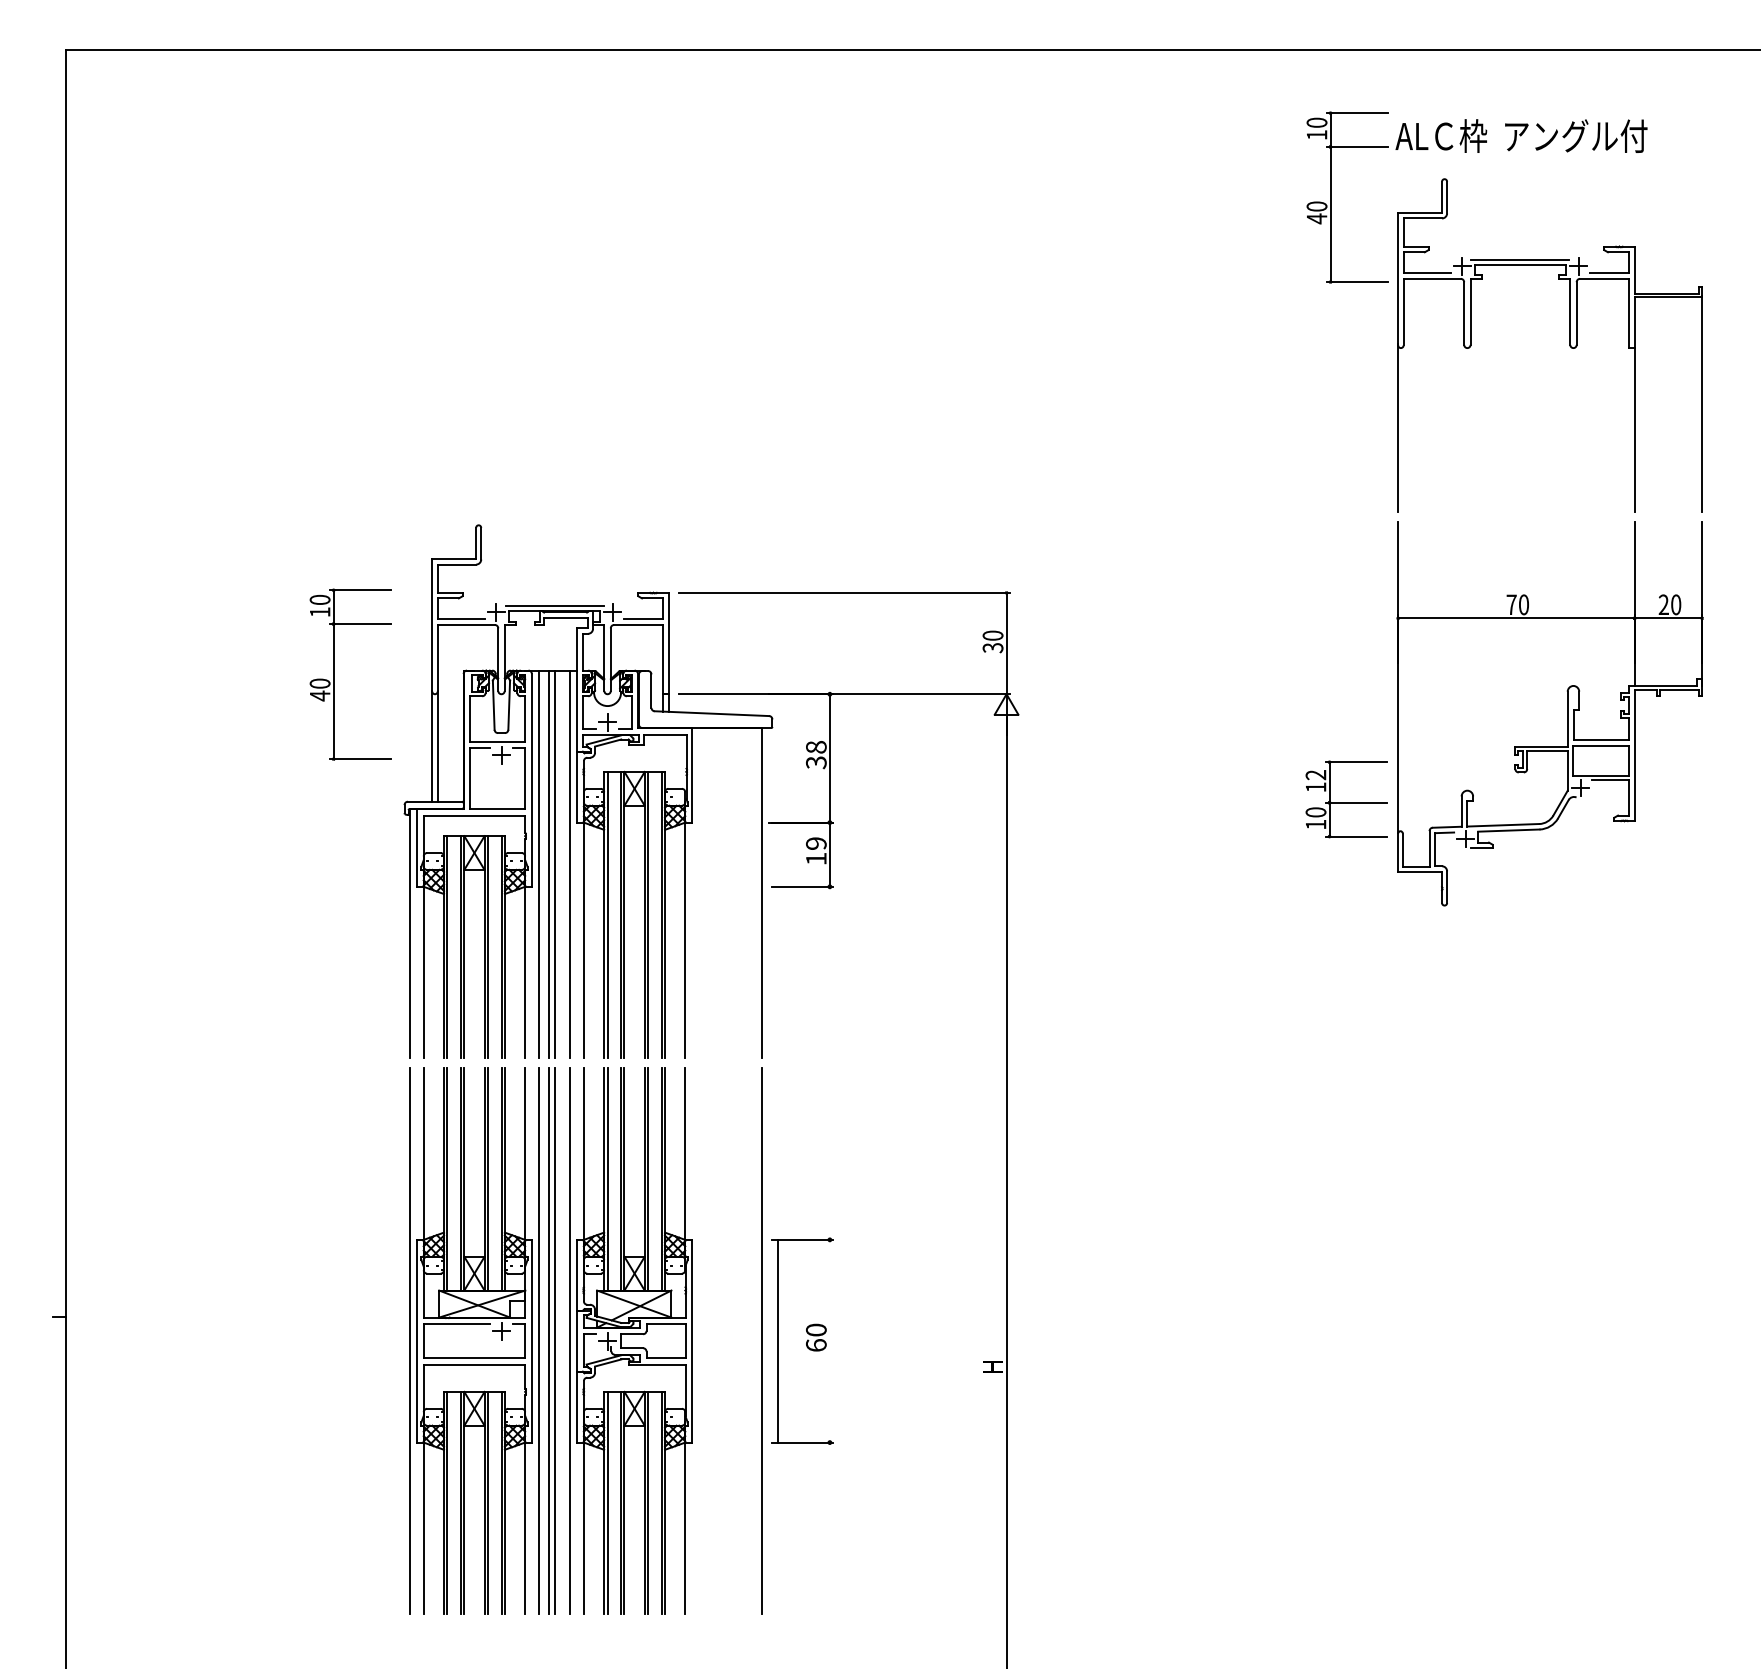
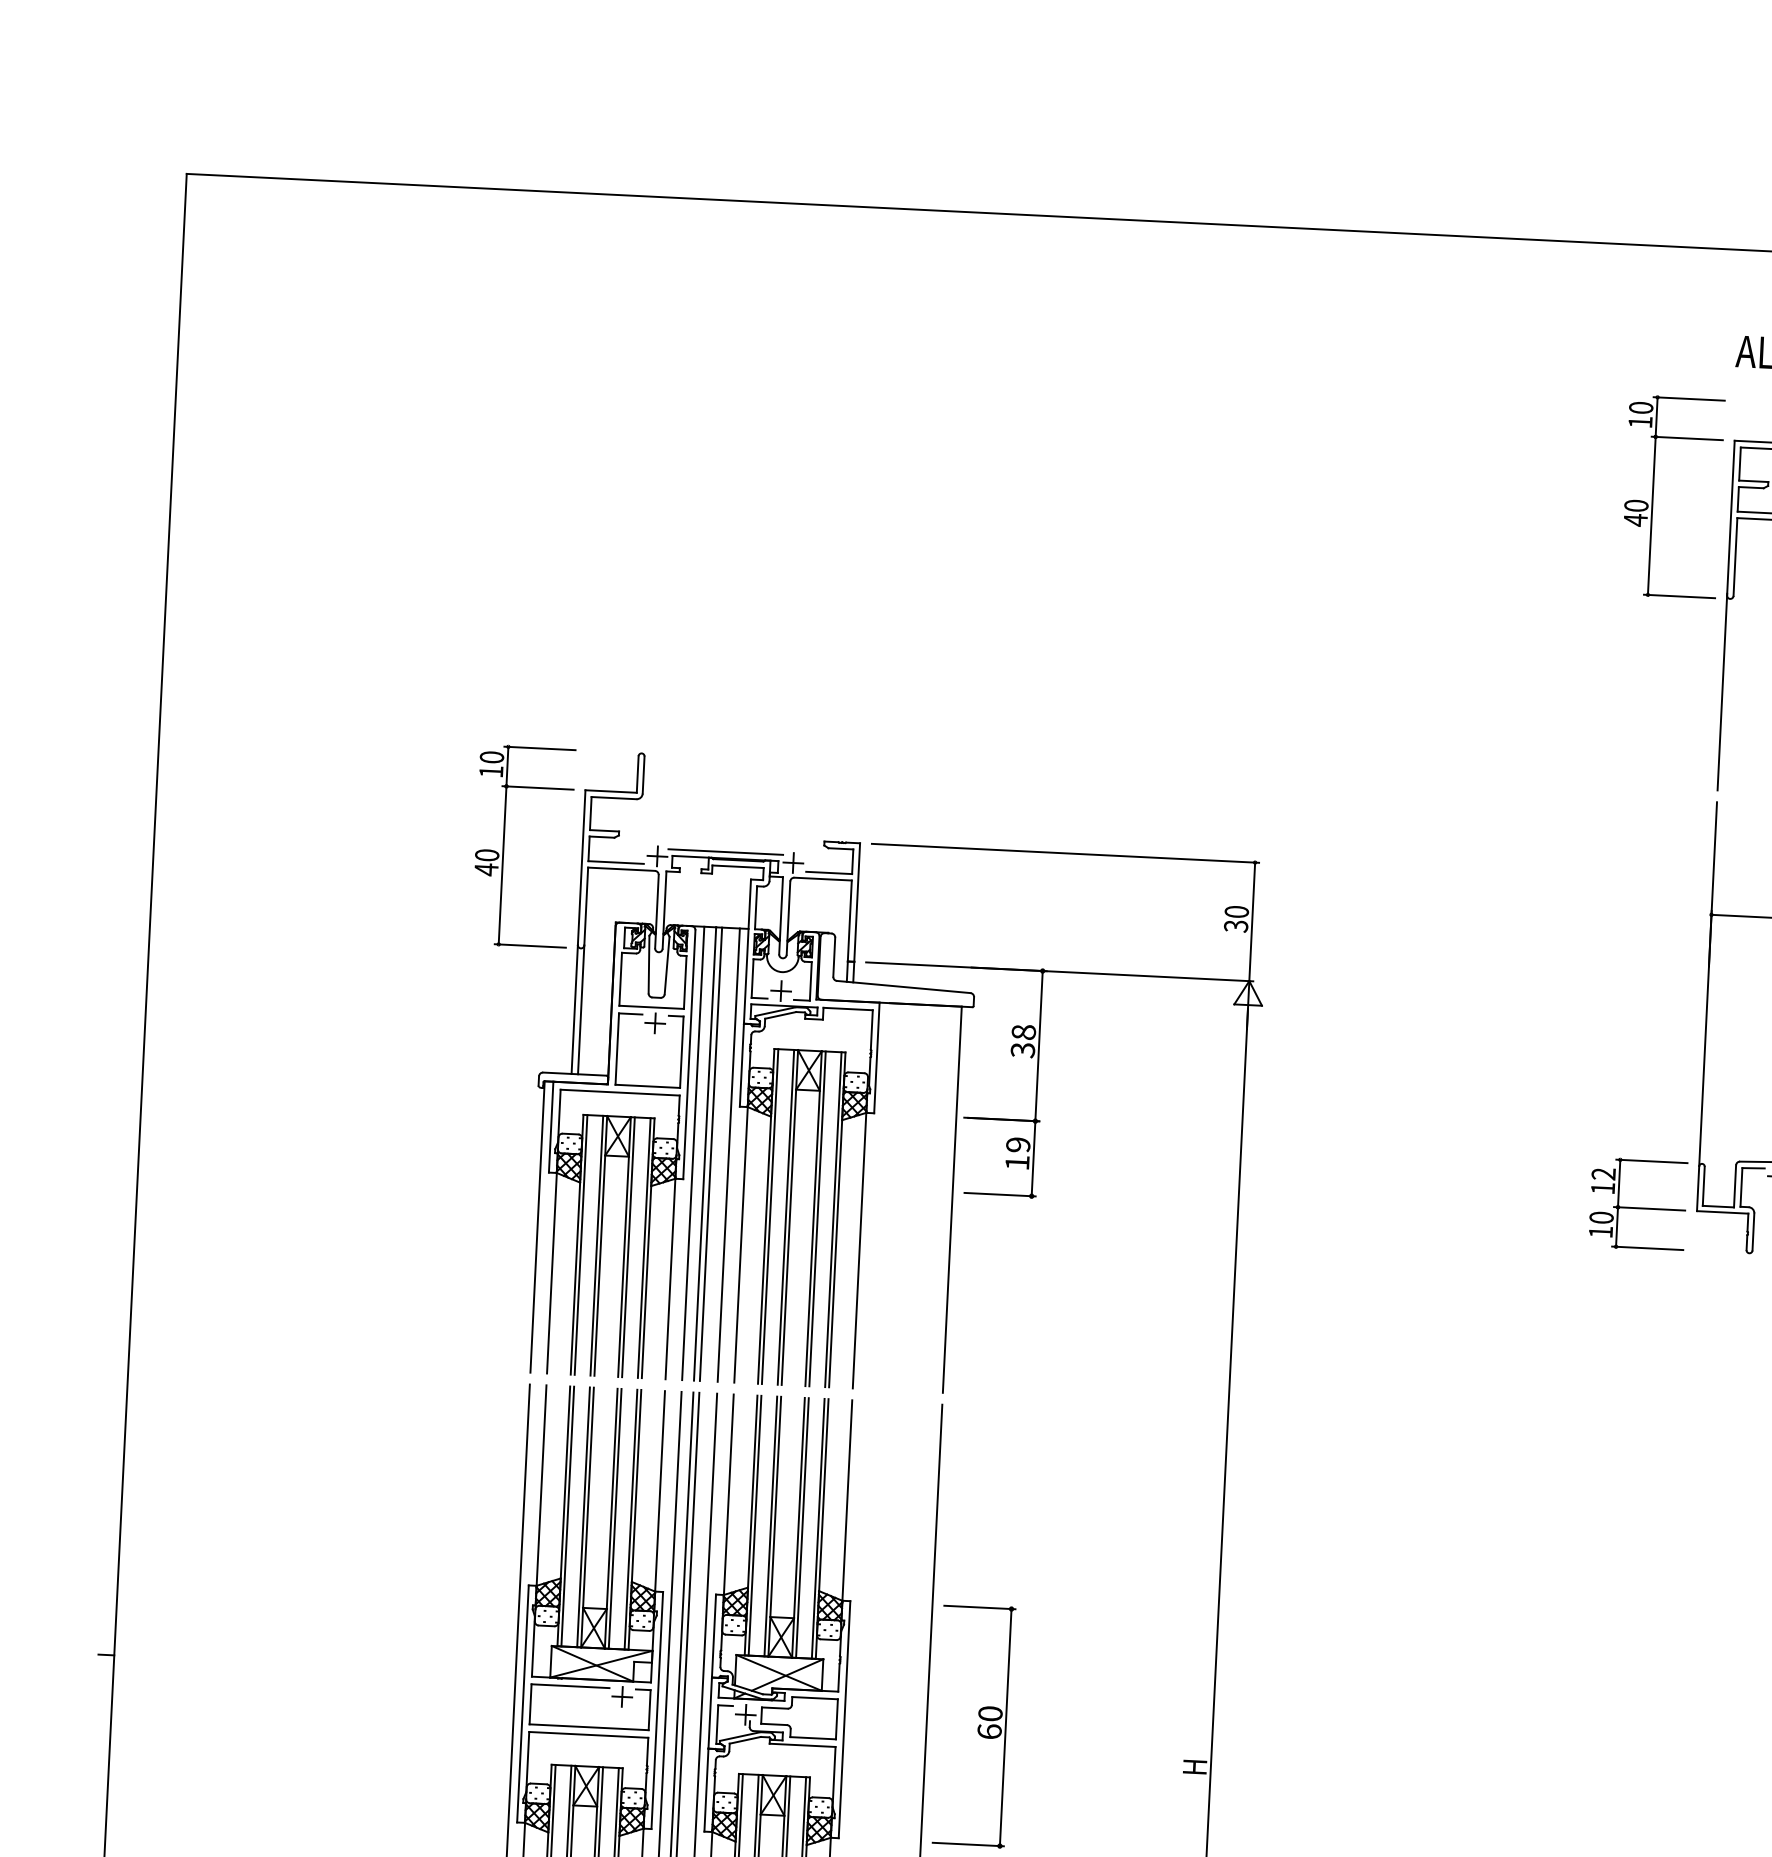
part: (1331, 197) -> (1653, 496), moved
part: (334, 674) -> (504, 845), moved
part: (1346, 799) -> (1637, 1204), moved
line: (777, 1340) -> (1005, 1726), moved

